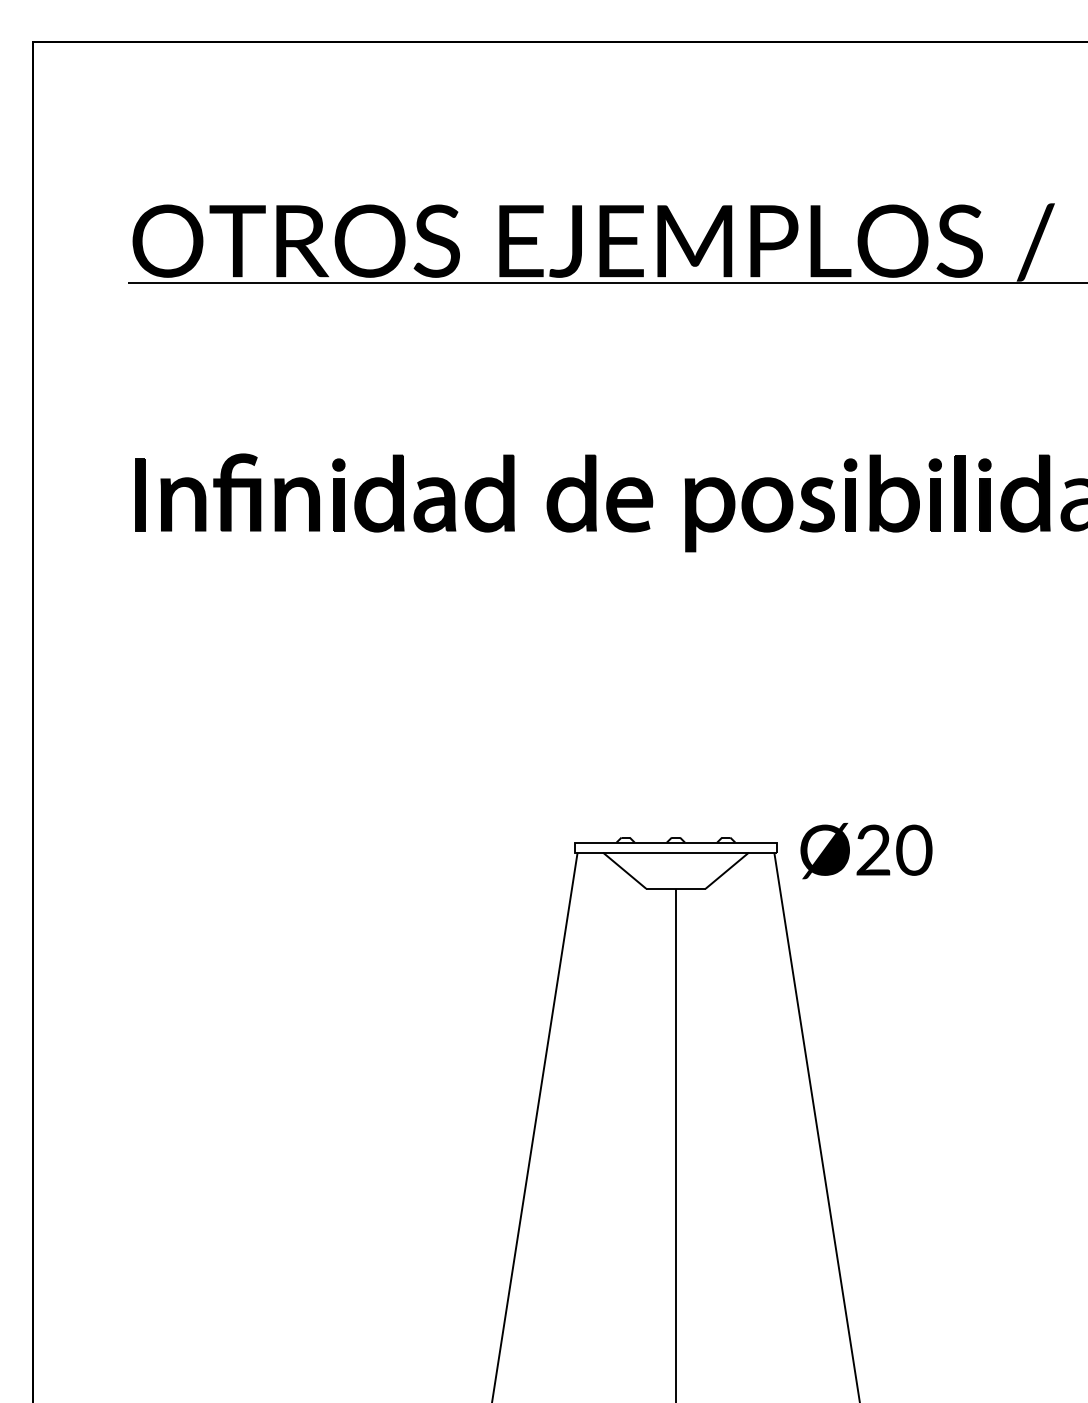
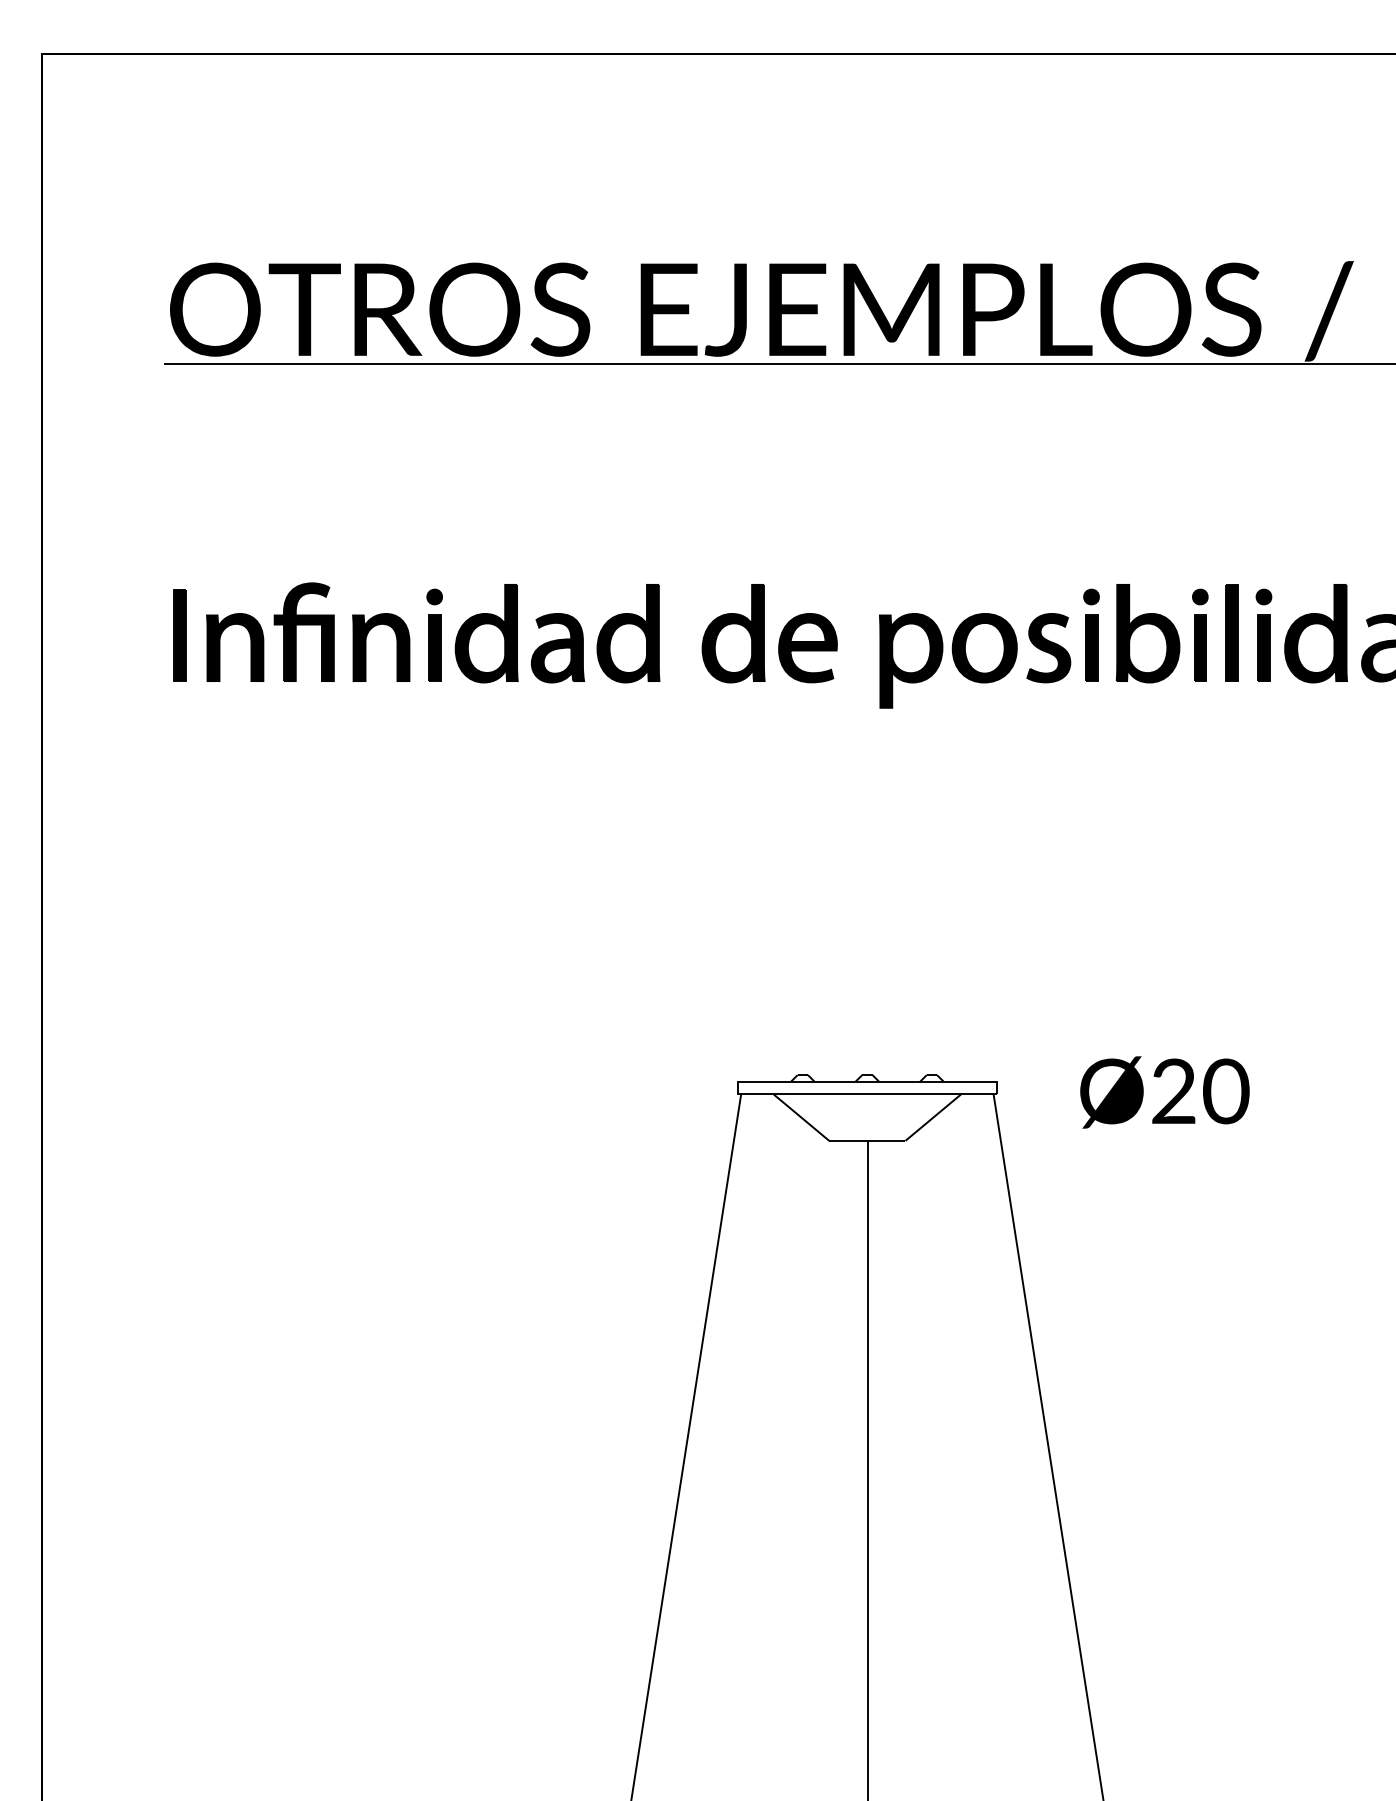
text: (866, 851) -> (1164, 1092), moved

